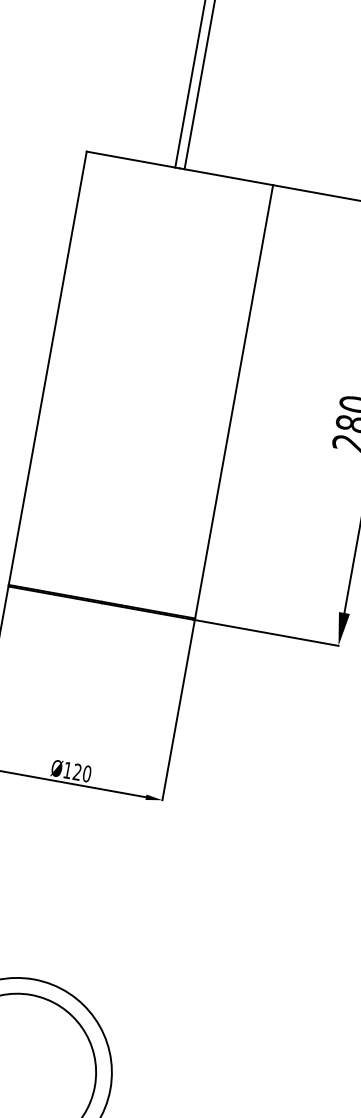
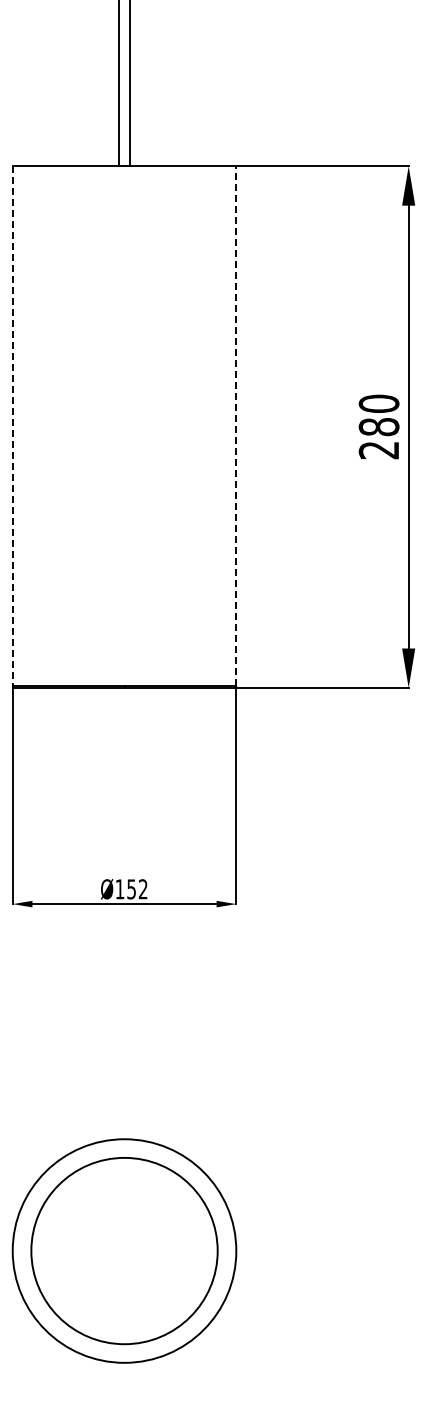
line: (47, 368) -> (12, 426), solid -> dashed
line: (234, 402) -> (236, 426), solid -> dashed
text: (82, 773) -> (137, 889), Ø120 -> Ø152

